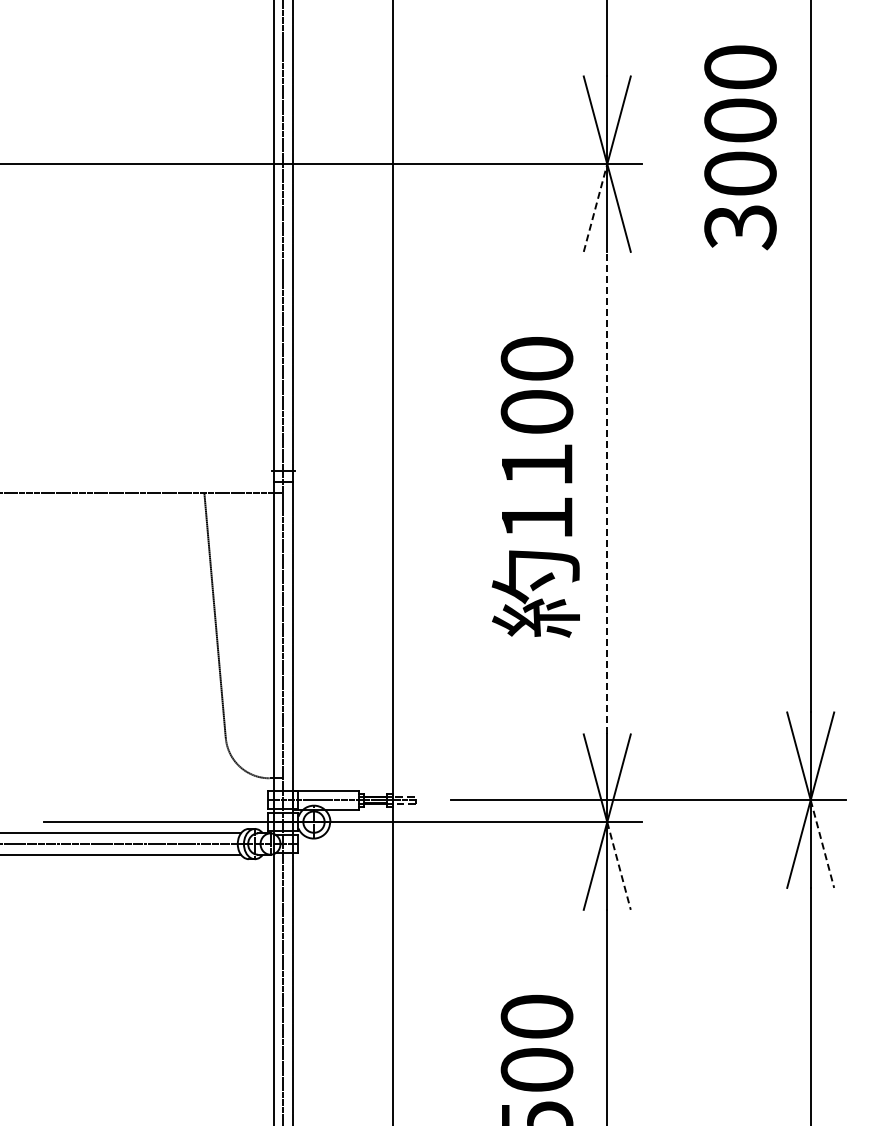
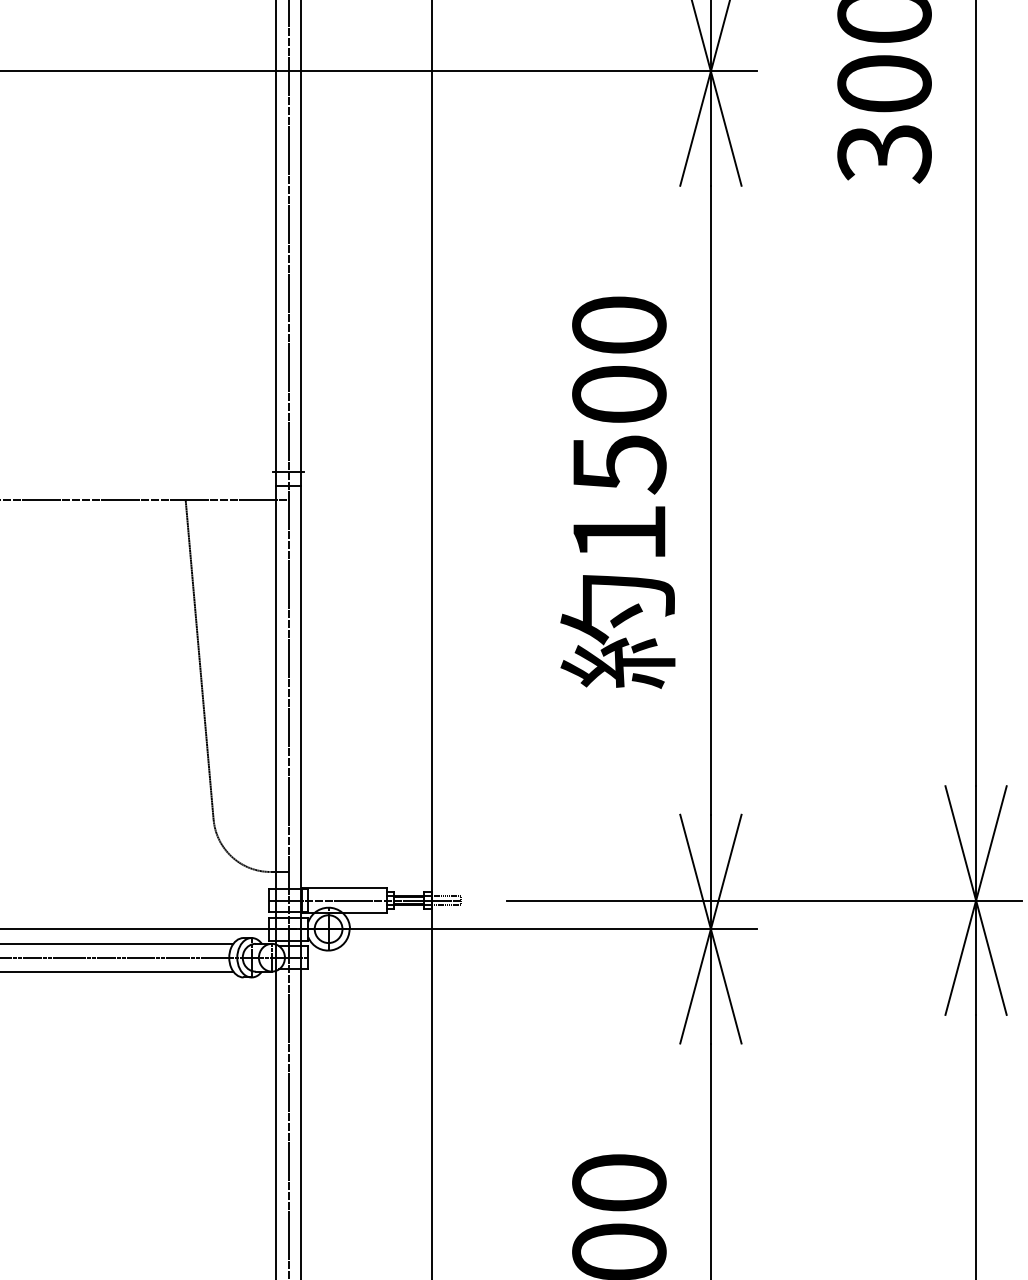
line: (595, 207) -> (695, 127), dashed -> solid
text: (537, 465) -> (619, 464), 1100 -> 1500
line: (607, 492) -> (711, 499), dashed -> solid
line: (822, 844) -> (991, 958), dashed -> solid
line: (619, 866) -> (726, 986), dashed -> solid

